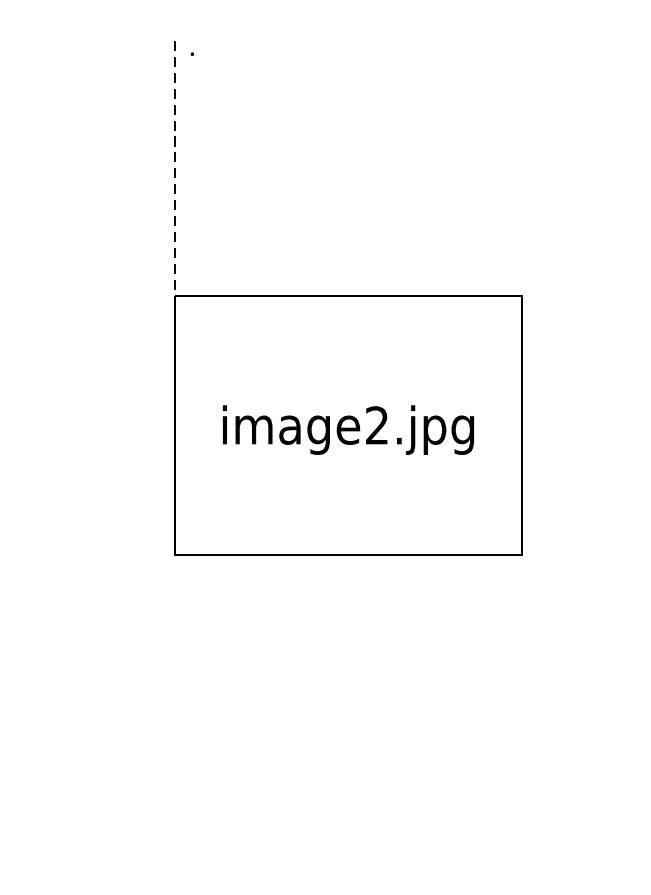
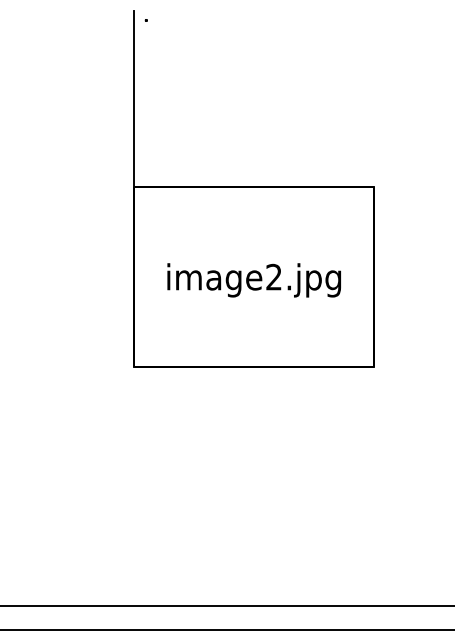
line: (175, 181) -> (134, 108), dashed -> solid

